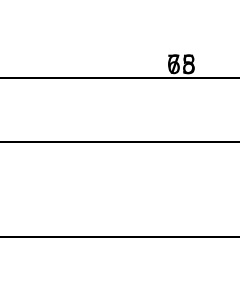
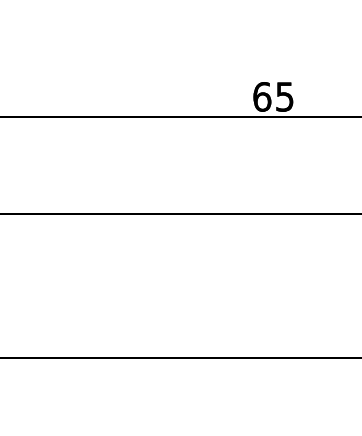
text: (181, 64) -> (273, 97), 78 -> 65

